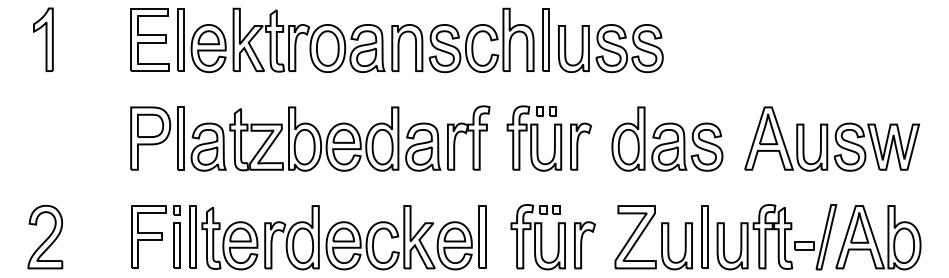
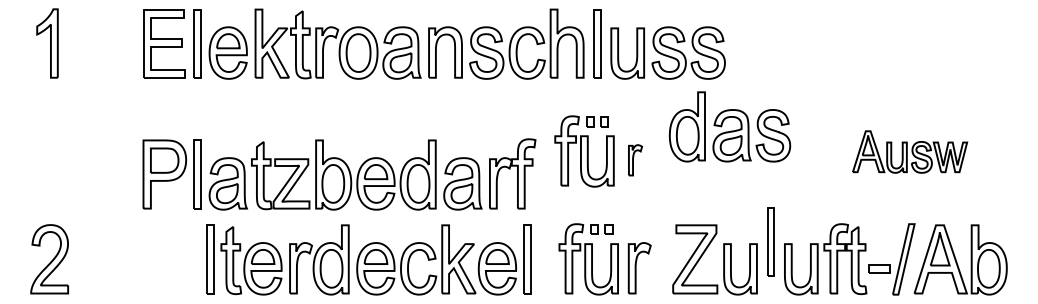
part: (310, 138) -> (339, 174), moved
part: (667, 138) -> (730, 126), moved
part: (831, 138) -> (909, 151), size x0.6
part: (580, 146) -> (634, 160), size x0.6
part: (155, 236) -> (170, 258), removed
part: (704, 236) -> (770, 241), moved

